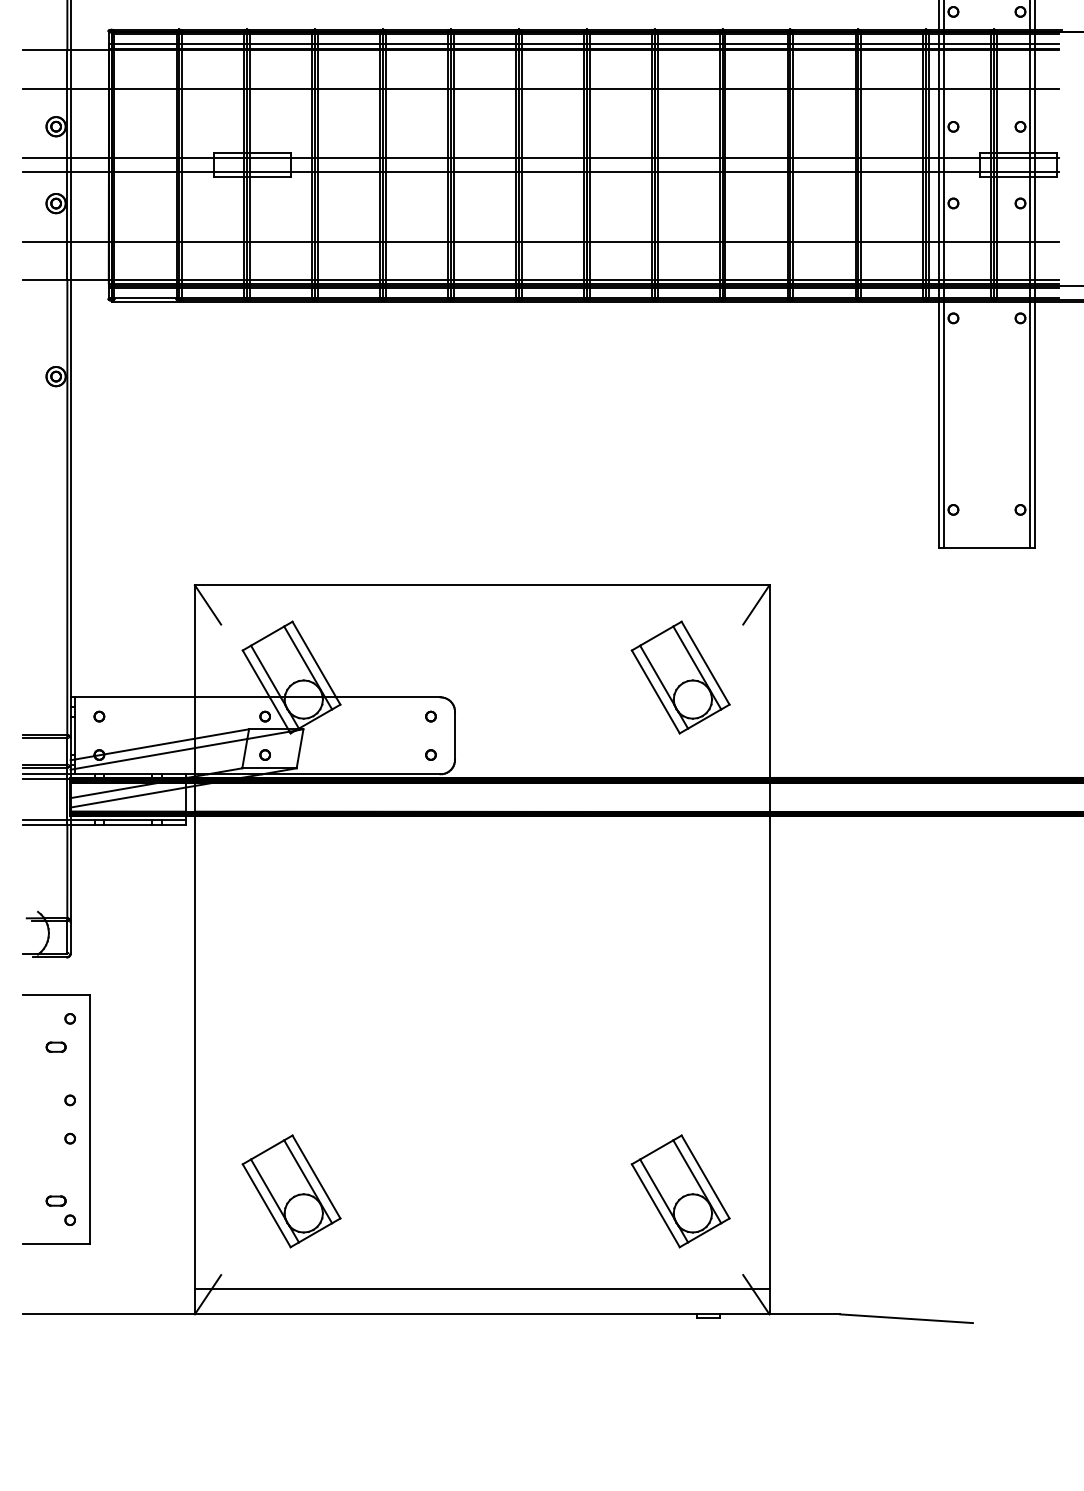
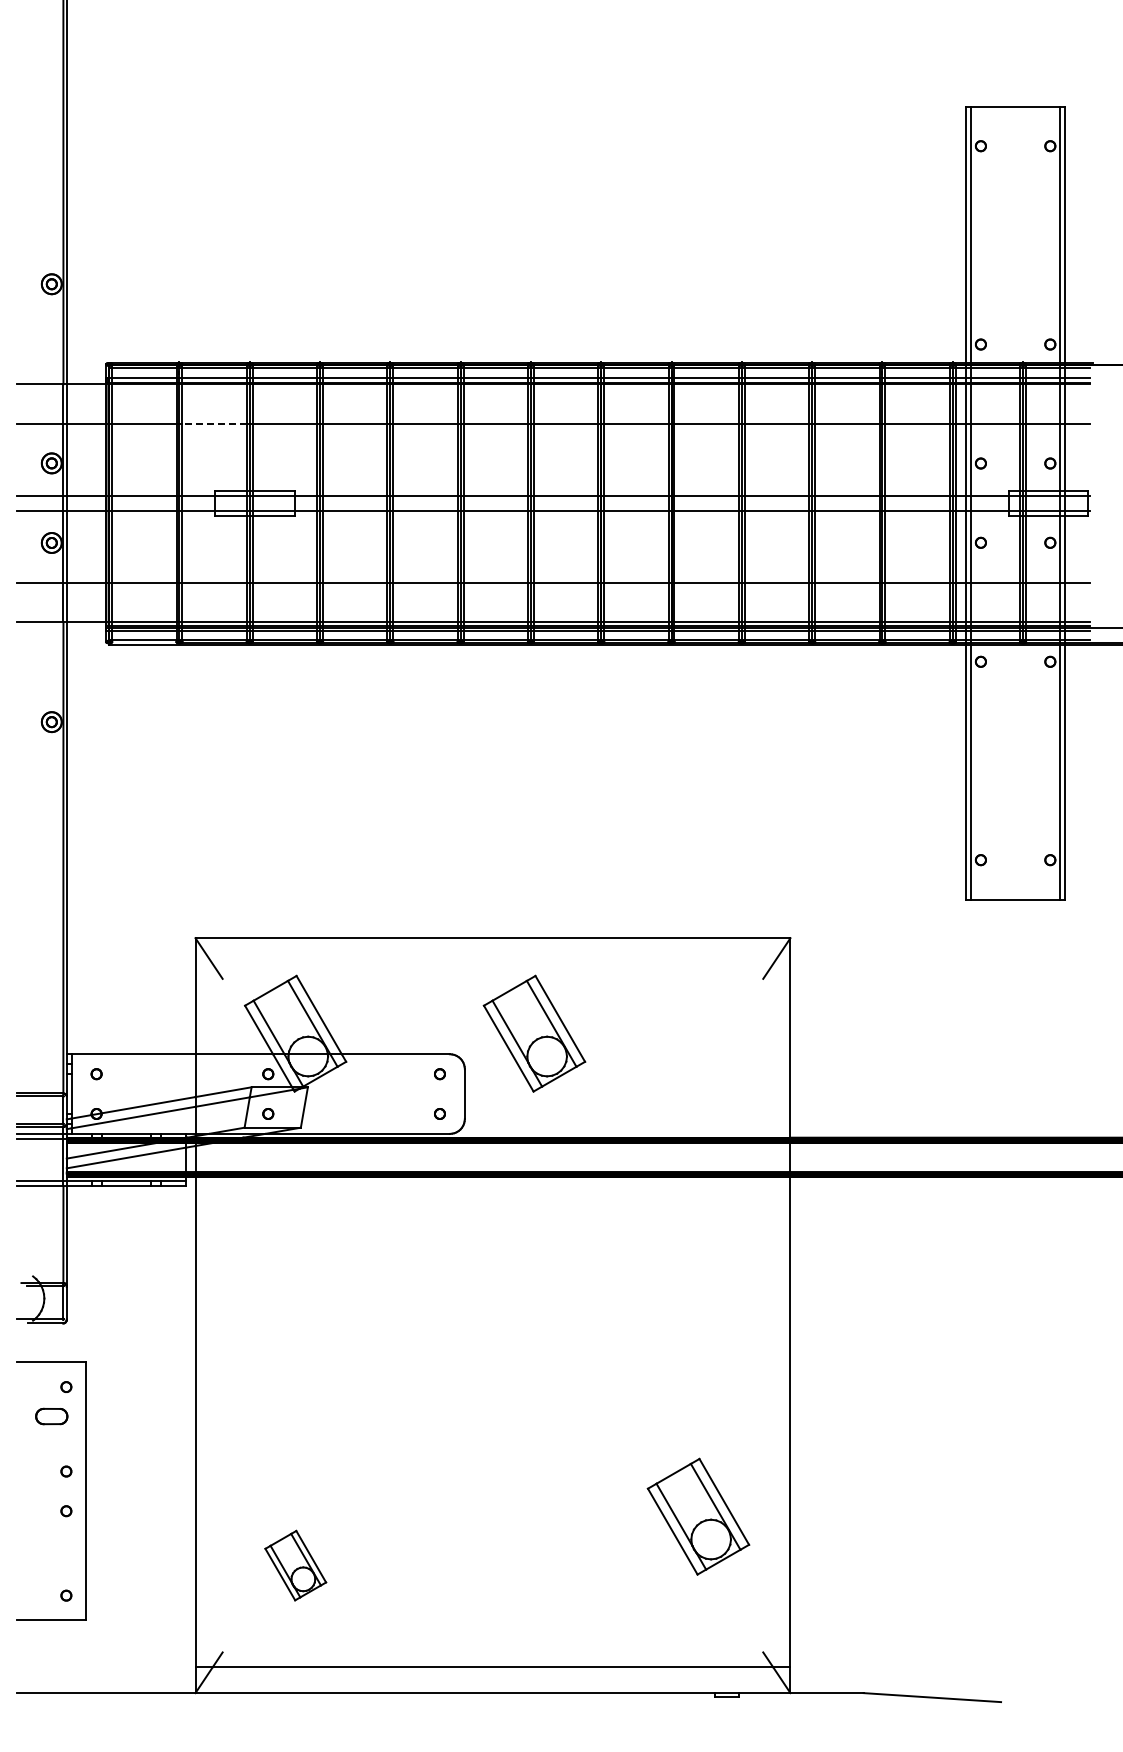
line: (213, 88) -> (214, 423), solid -> dashed
part: (680, 677) -> (534, 1033), moved
part: (55, 1047) -> (51, 1416), size x1.6
part: (291, 1191) -> (295, 1565), size x0.6
part: (680, 1191) -> (698, 1516), moved
part: (55, 1200) -> (51, 1575), removed

